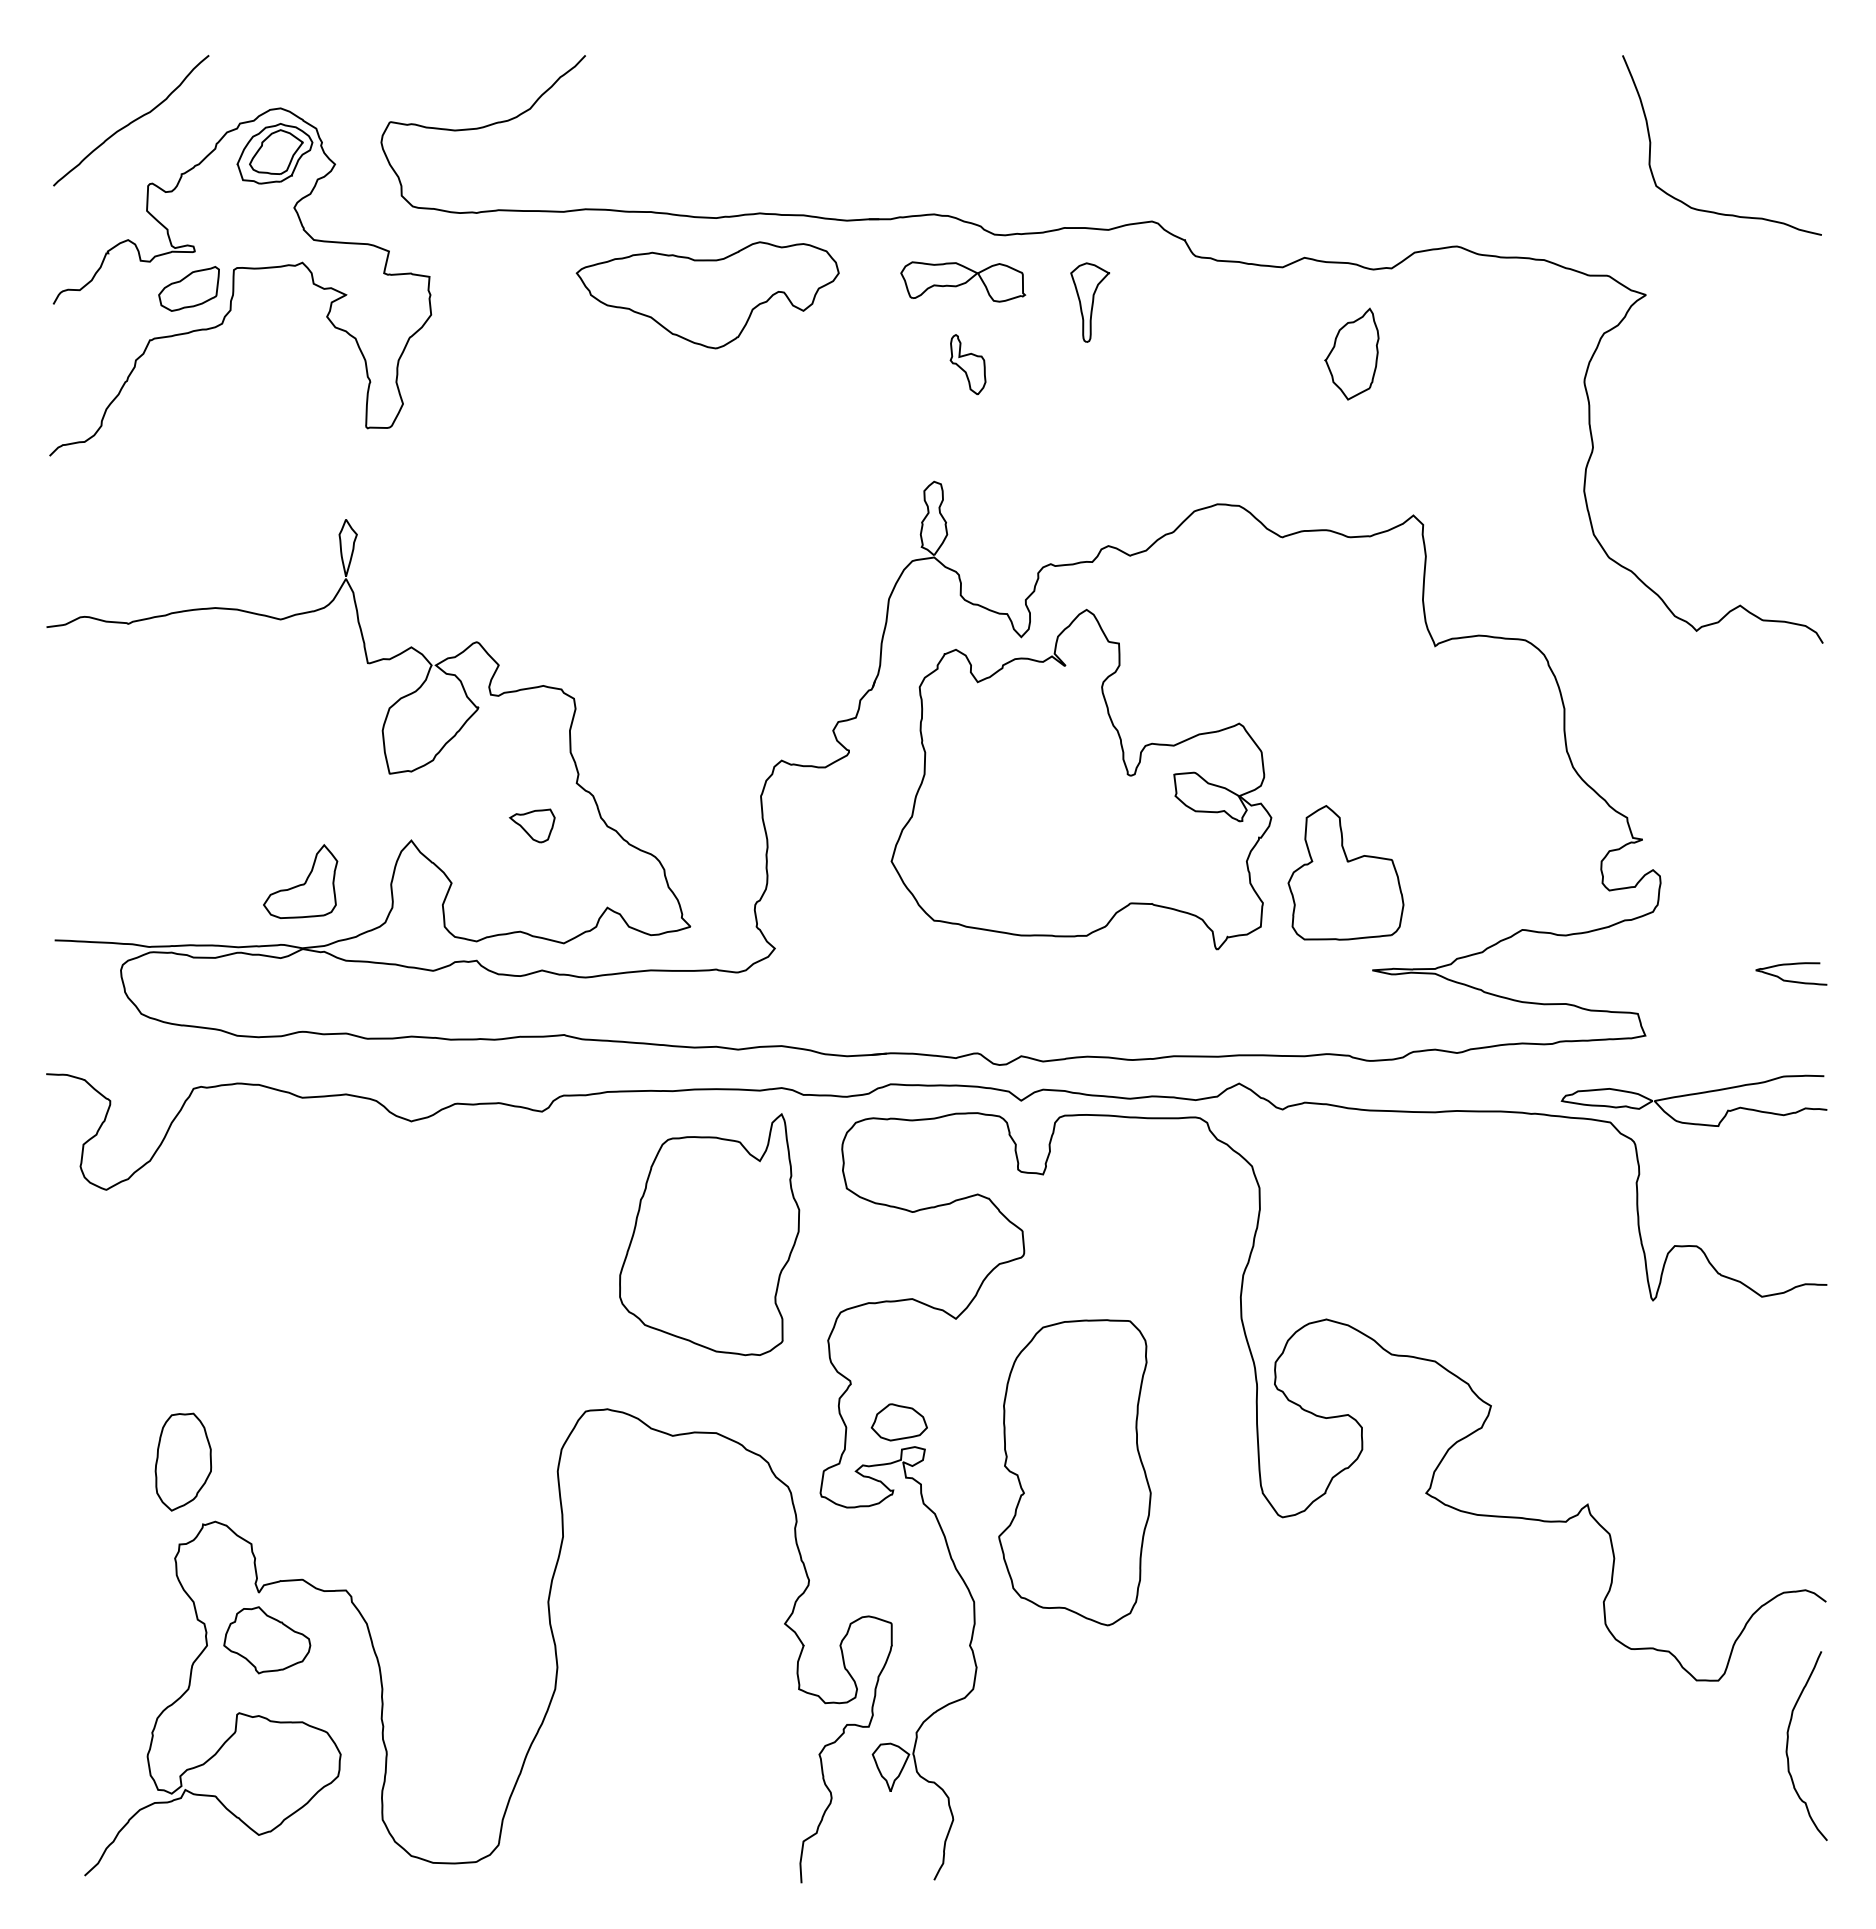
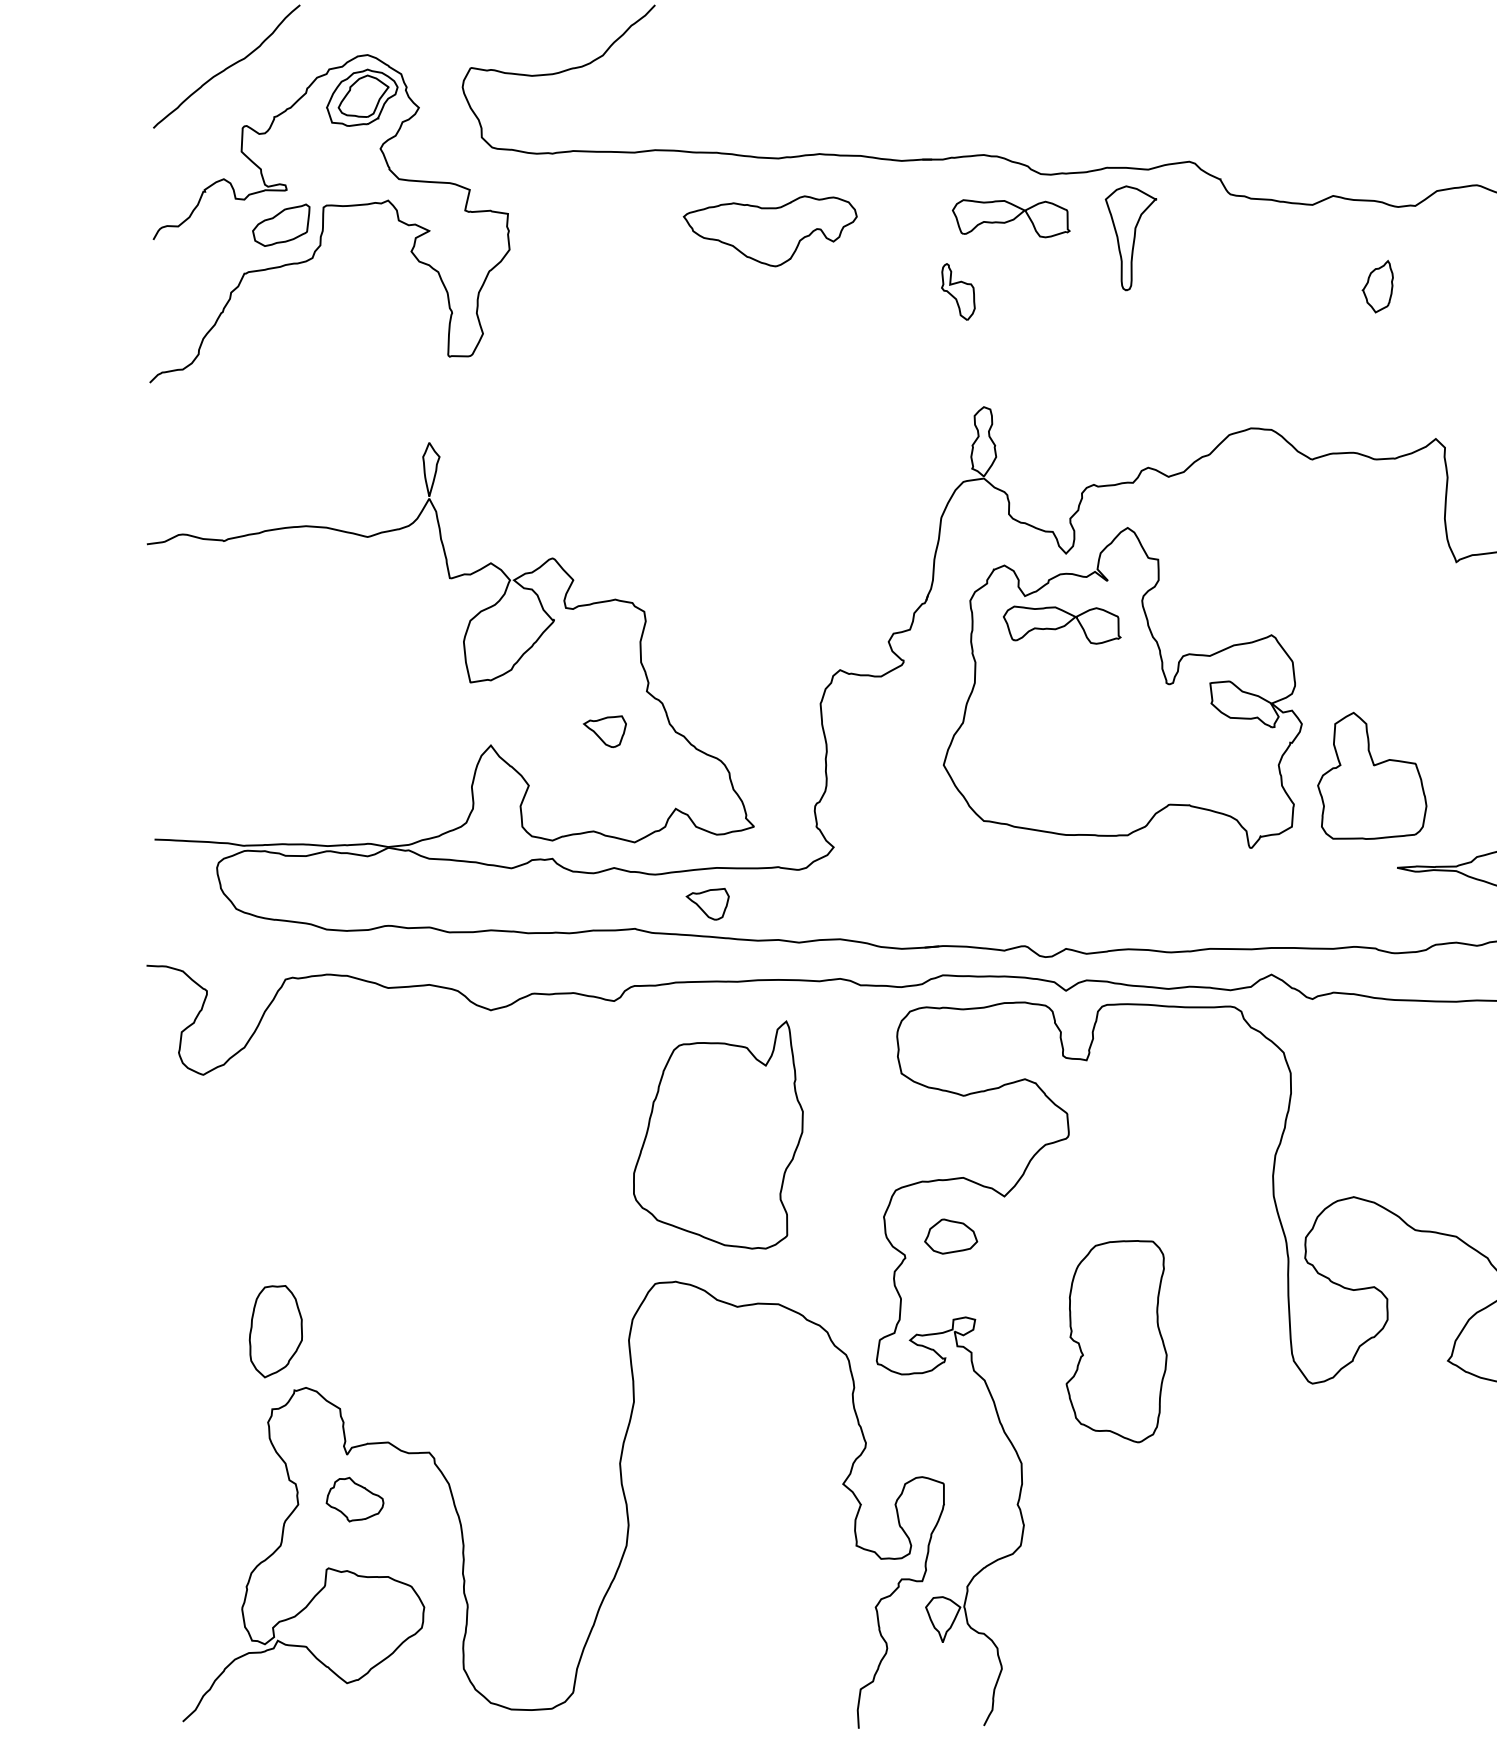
part: (707, 295) -> (770, 231), size x0.7
part: (1090, 302) -> (1131, 238), size x1.4
part: (1351, 353) -> (1377, 286), size x0.6
part: (967, 364) -> (957, 291), moved
part: (1017, 712) -> (1062, 624), added
part: (300, 881) -> (386, 784), removed
part: (640, 1008) -> (706, 903), added
part: (709, 1234) -> (718, 1134), moved
part: (898, 1422) -> (950, 1236), moved
part: (1074, 1472) -> (1116, 1341), size x0.7
part: (267, 1640) -> (355, 1499), size x0.7

